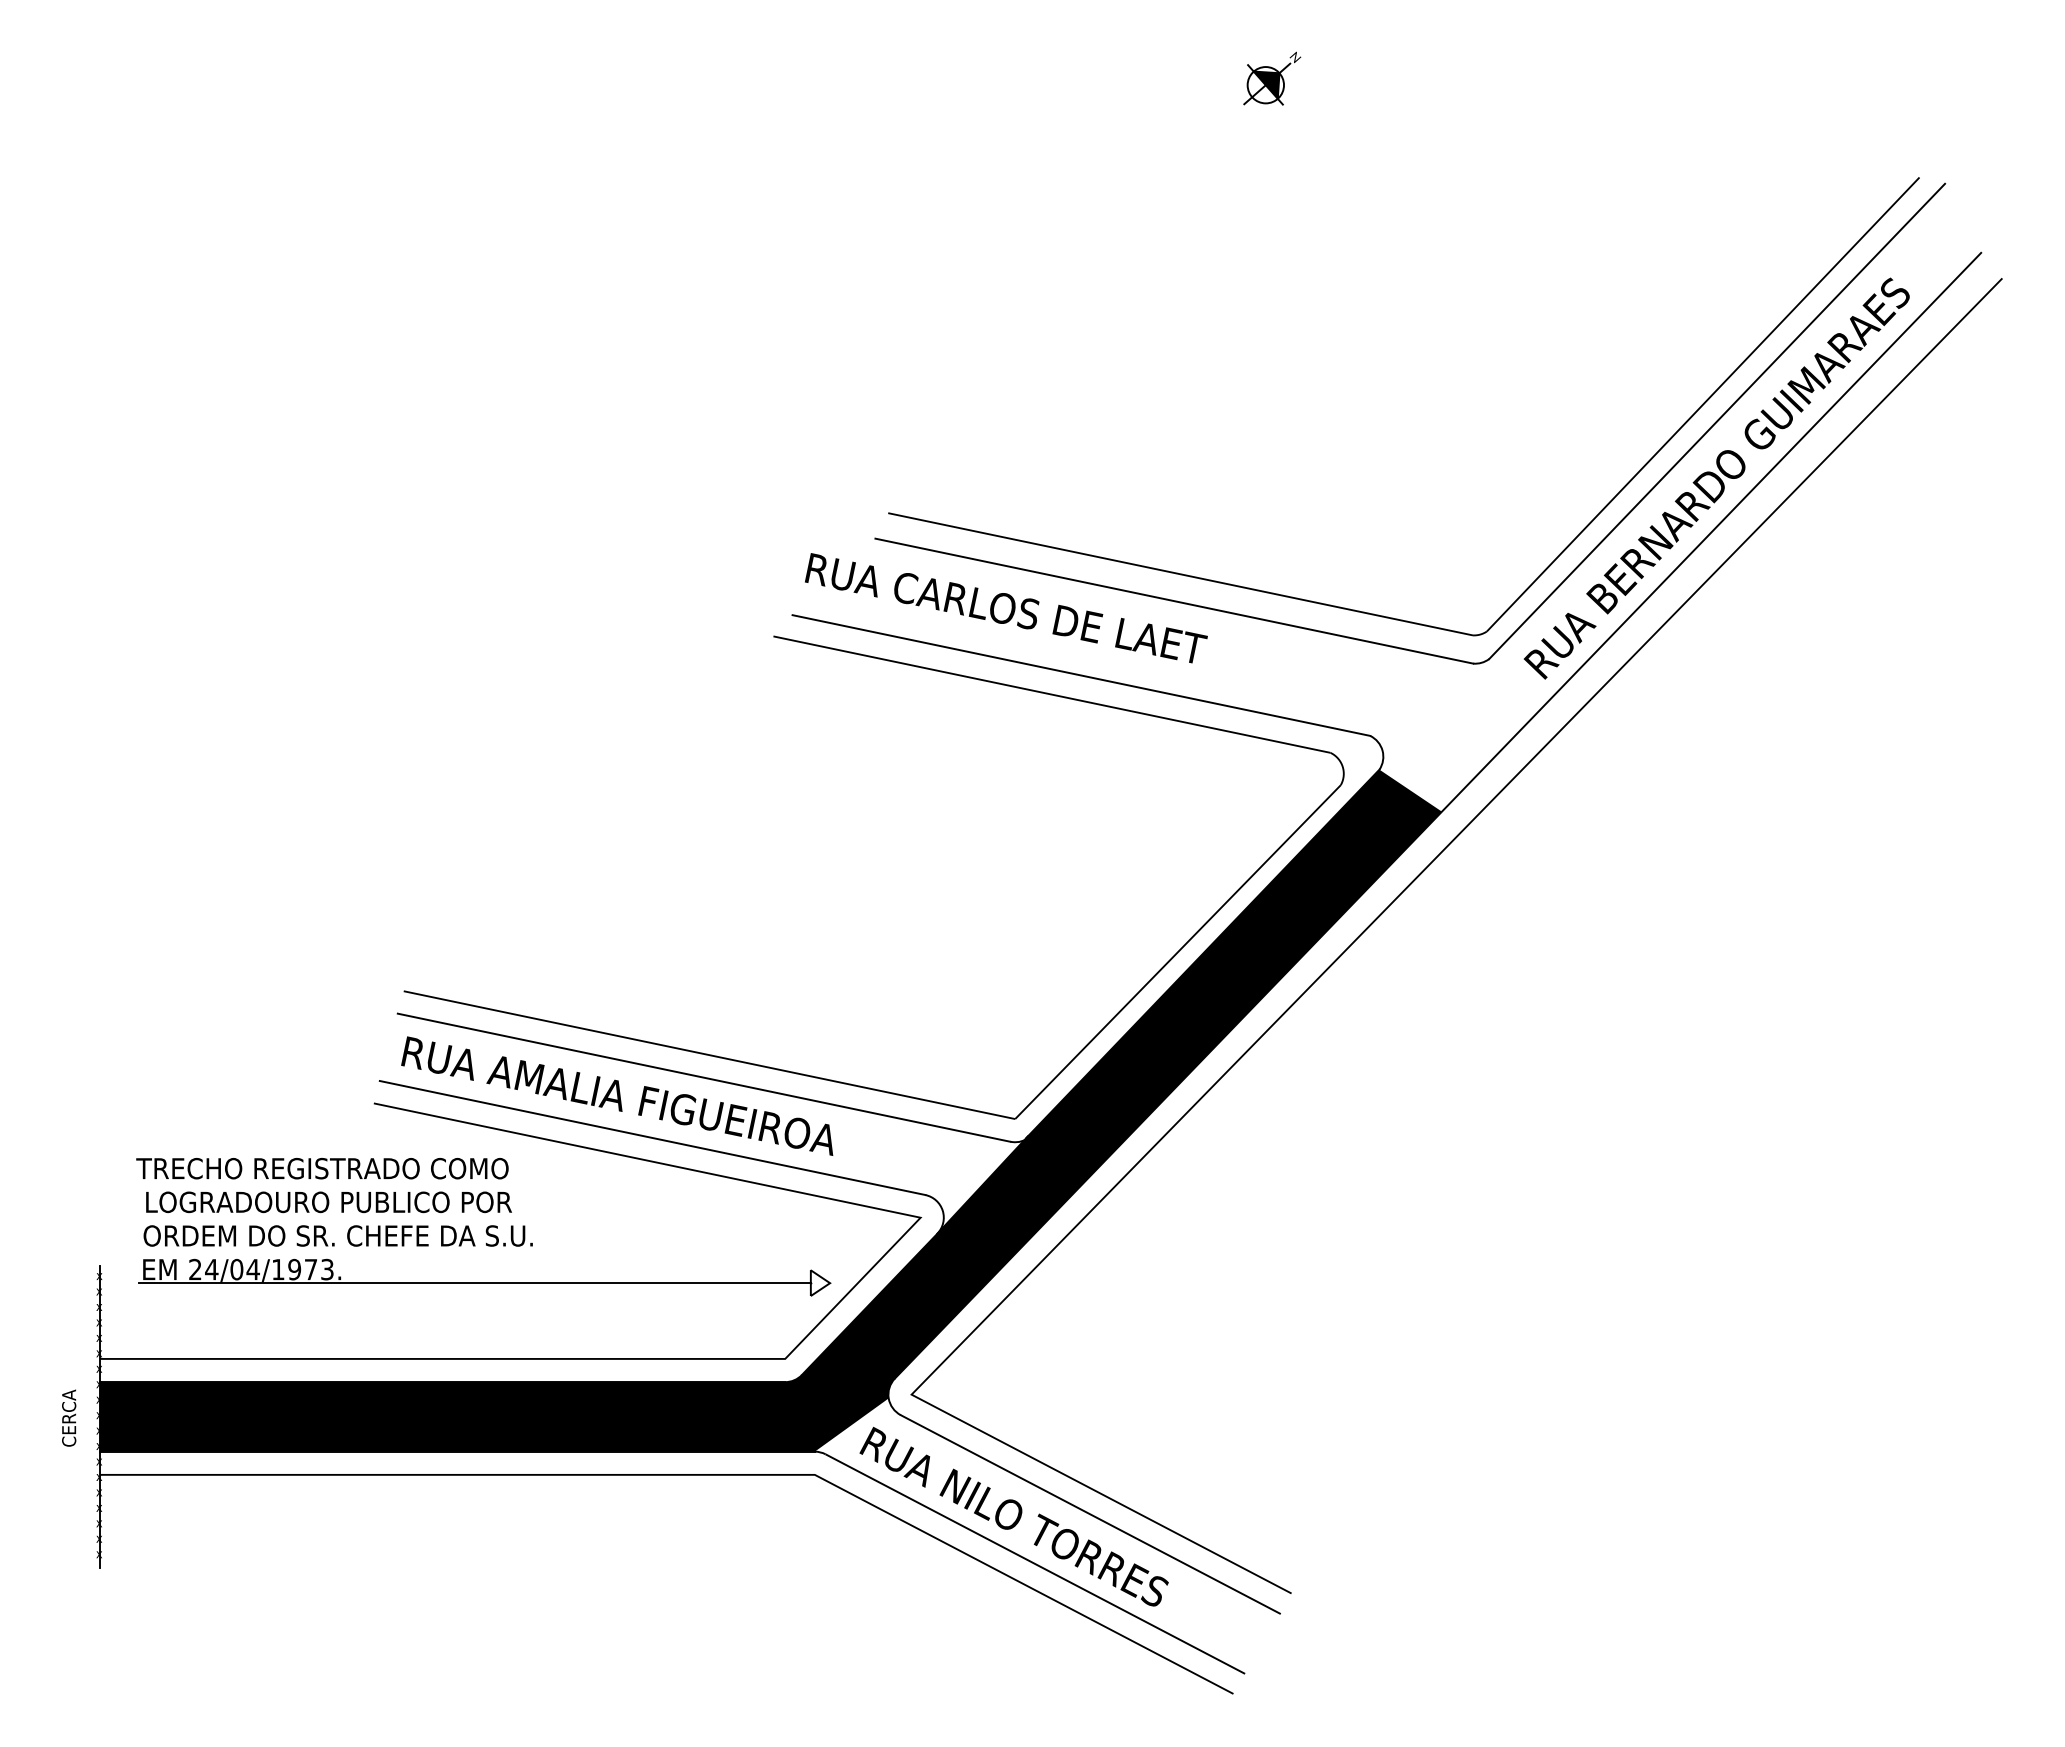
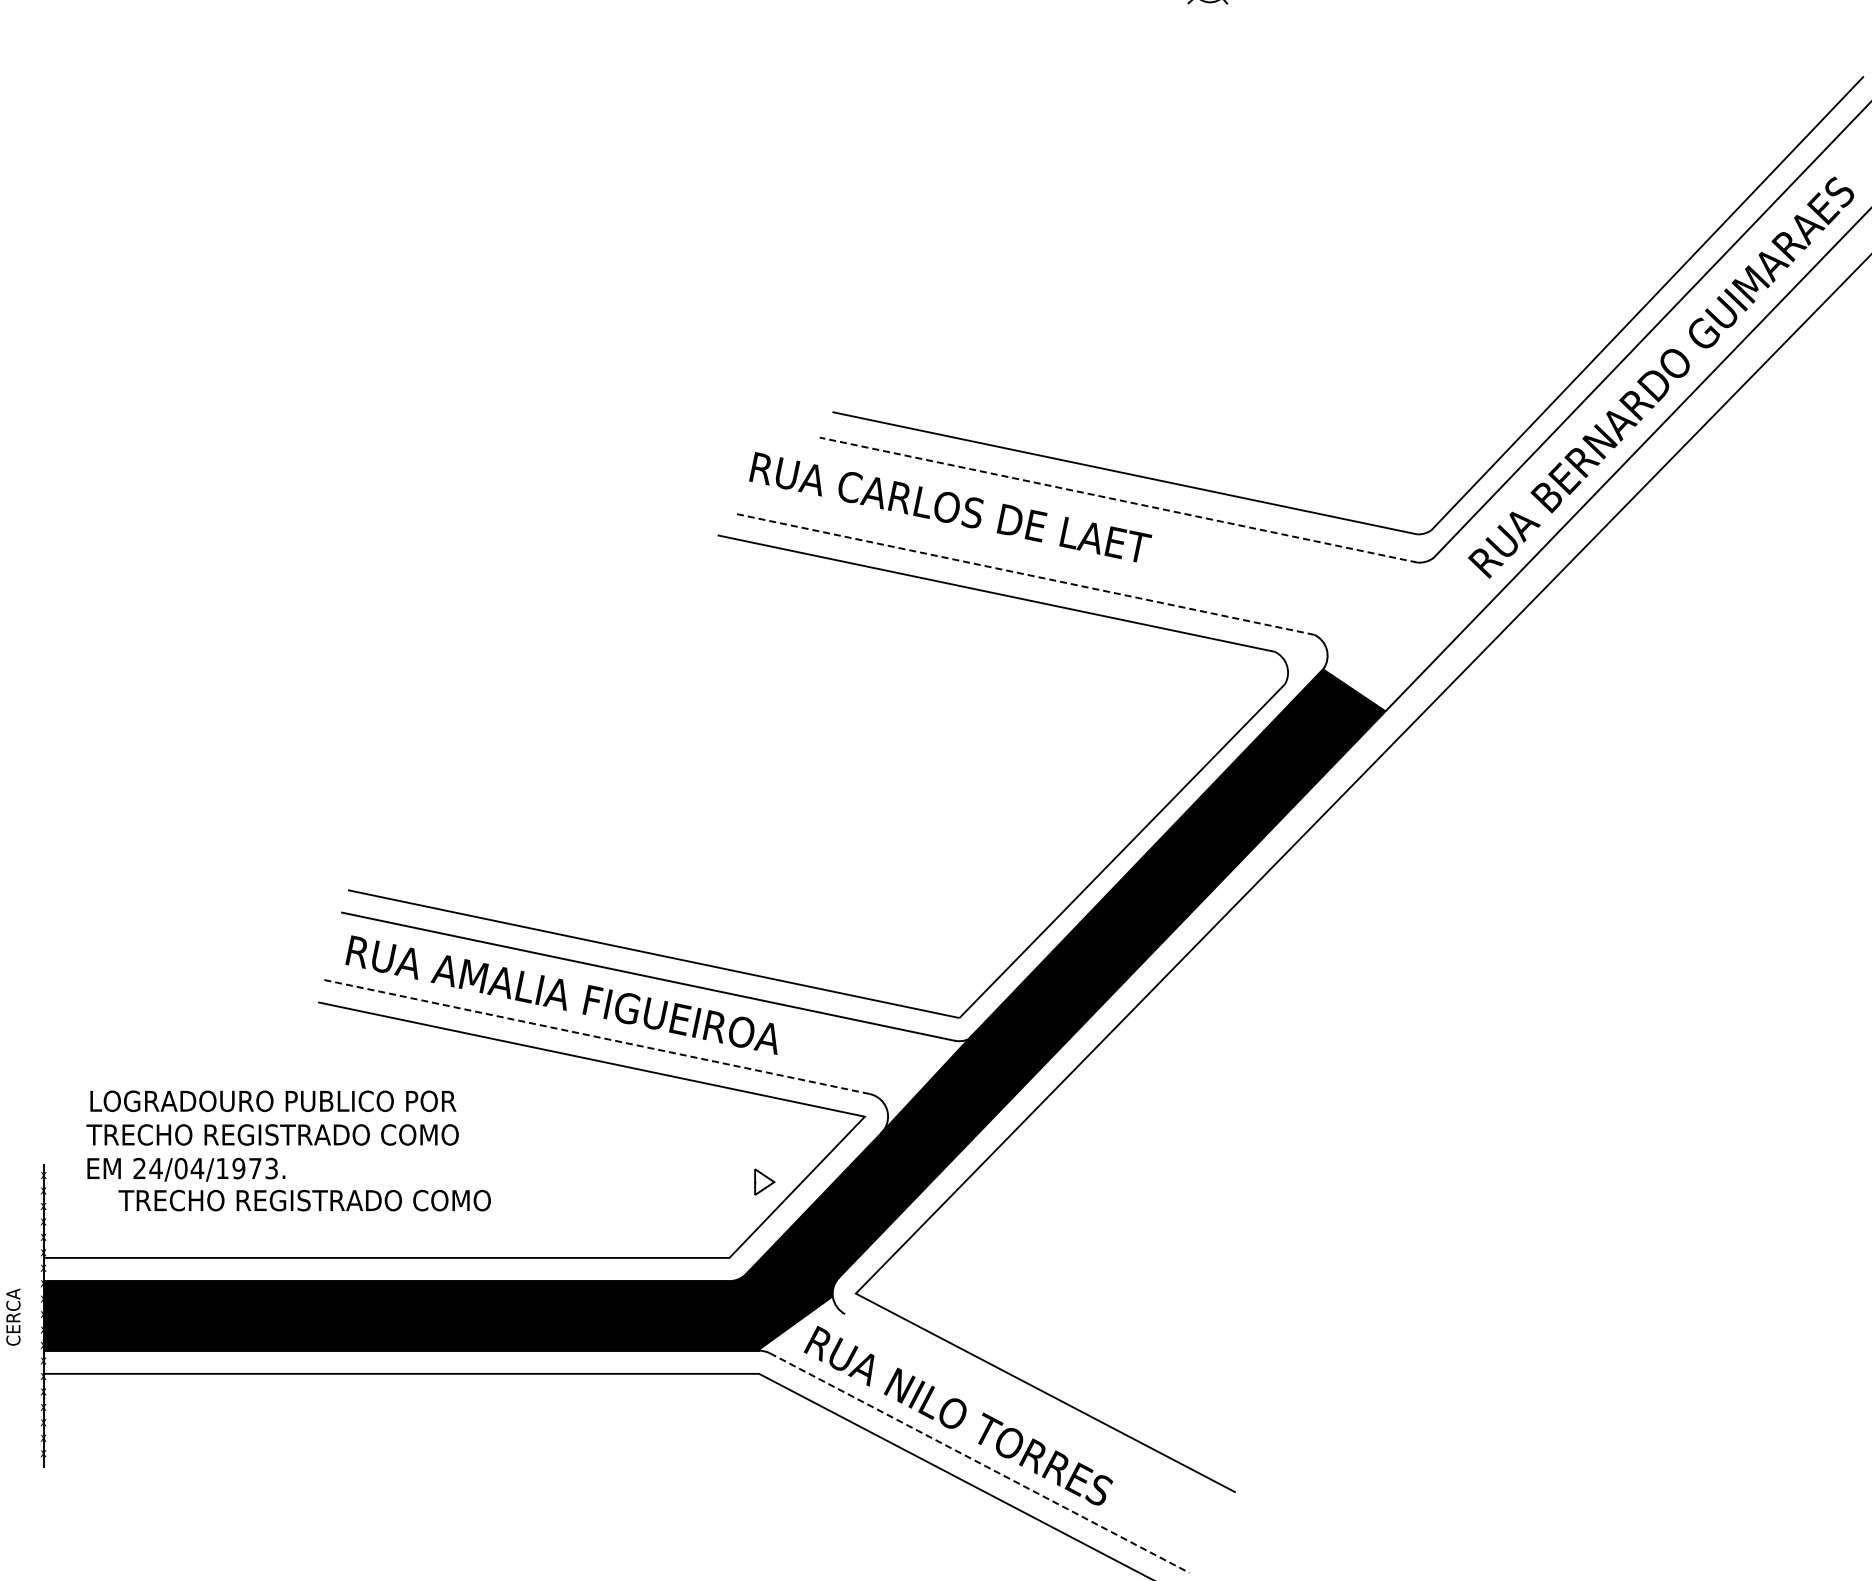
line: (1173, 601) -> (1117, 500), solid -> dashed
line: (1080, 675) -> (1024, 574), solid -> dashed
line: (652, 1138) -> (596, 1037), solid -> dashed
text: (322, 1168) -> (304, 1200), moved
text: (337, 1235) -> (281, 1134), ORDEM DO SR. CHEFE DA S.U. -> TRECHO REGISTRADO COMO
line: (474, 1283) -> (418, 1182), removed
line: (1089, 1514) -> (1033, 1413), removed
line: (1035, 1564) -> (979, 1463), solid -> dashed

